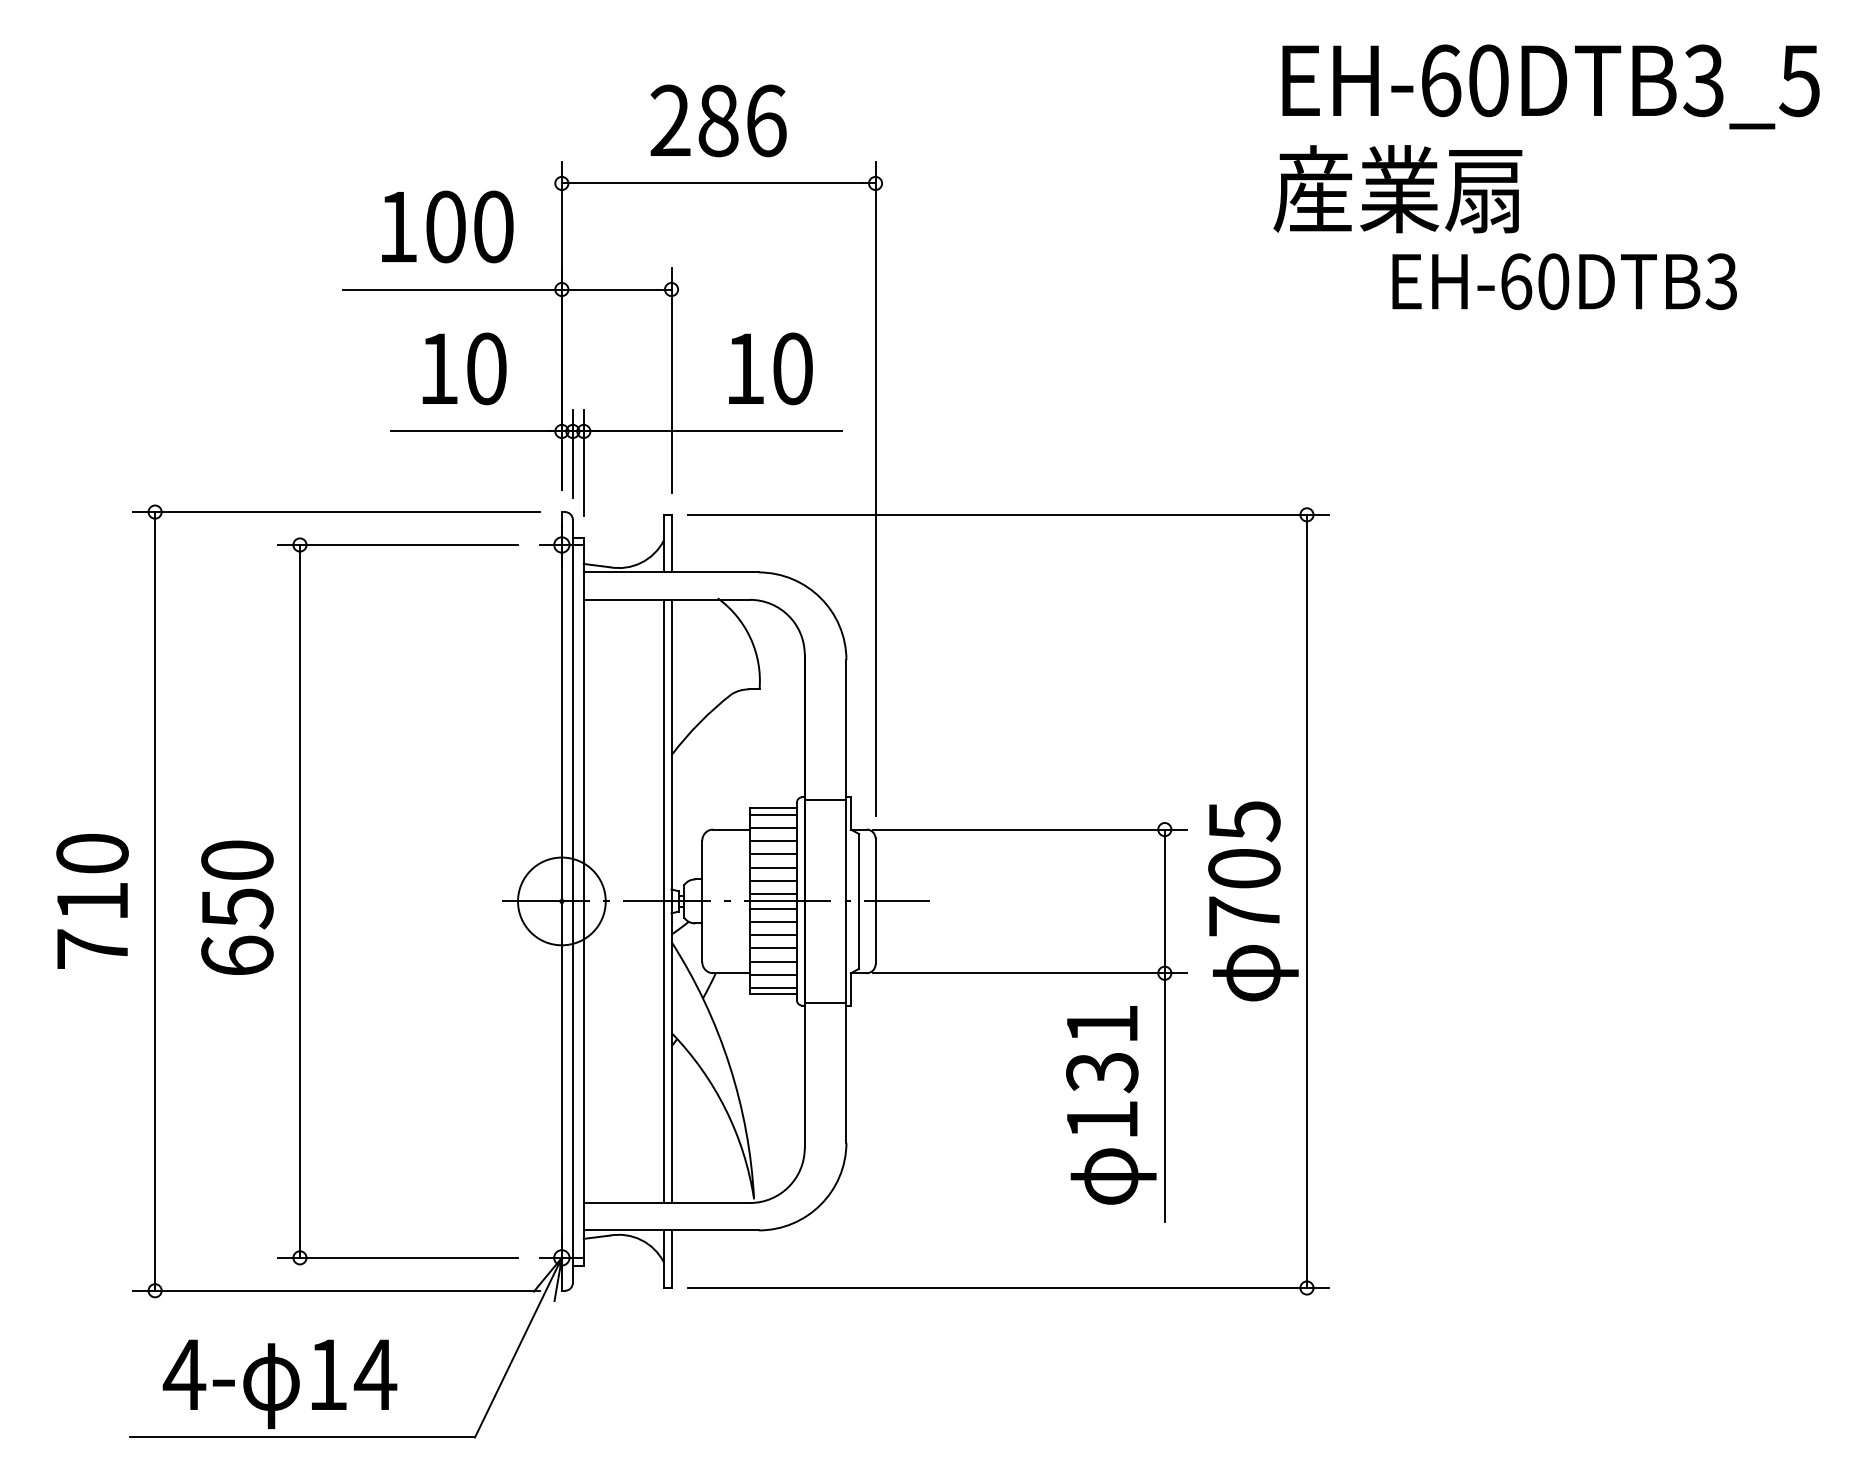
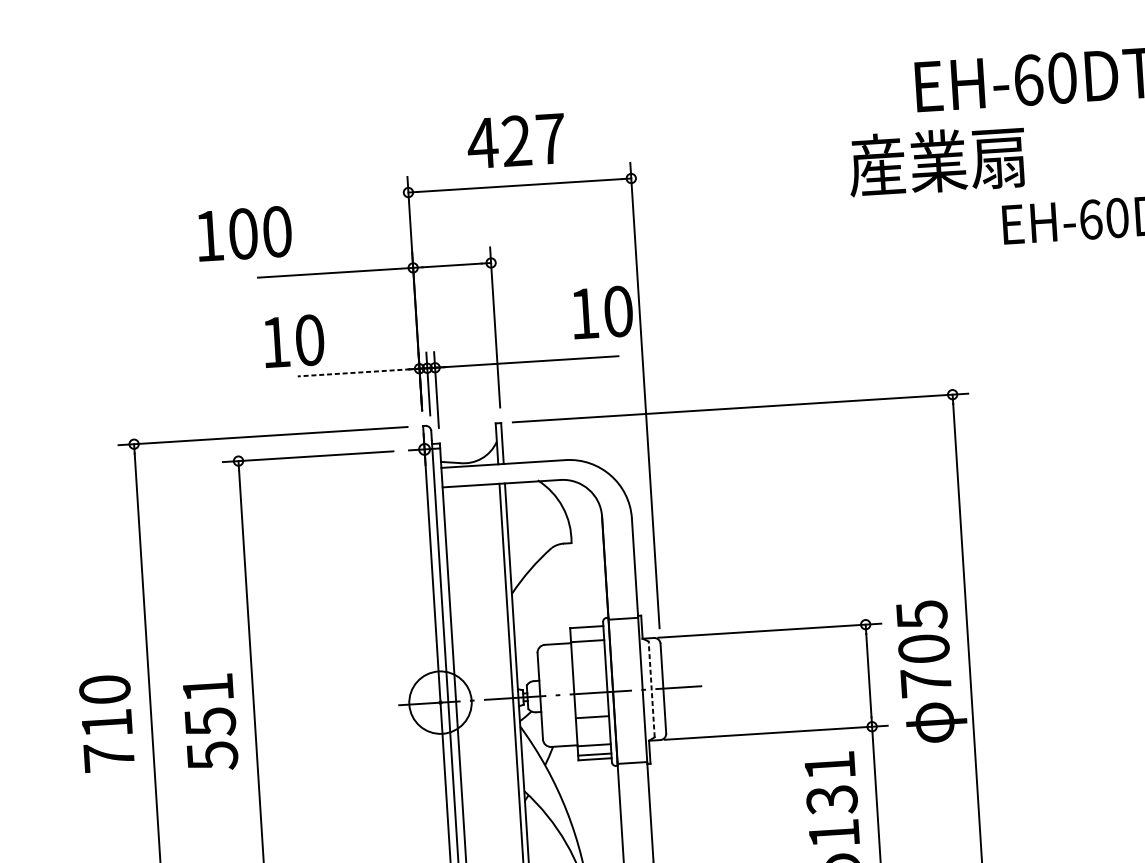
text: (717, 120) -> (516, 140), 286 -> 427
text: (1397, 189) -> (936, 161), moved
text: (447, 226) -> (244, 233), moved
text: (464, 368) -> (294, 340), moved
text: (770, 368) -> (602, 312), moved
line: (469, 431) -> (353, 372), solid -> dashed
line: (773, 815) -> (587, 632), removed
line: (773, 841) -> (588, 650), removed
line: (773, 854) -> (588, 659), removed
line: (773, 867) -> (589, 669), removed
line: (773, 880) -> (589, 678), removed
line: (773, 893) -> (590, 687), removed
line: (859, 900) -> (651, 688), solid -> dashed
text: (237, 908) -> (210, 722), 650 -> 551
line: (773, 908) -> (591, 698), removed
line: (773, 922) -> (591, 708), removed
line: (773, 948) -> (592, 726), removed
line: (773, 961) -> (593, 735), removed

